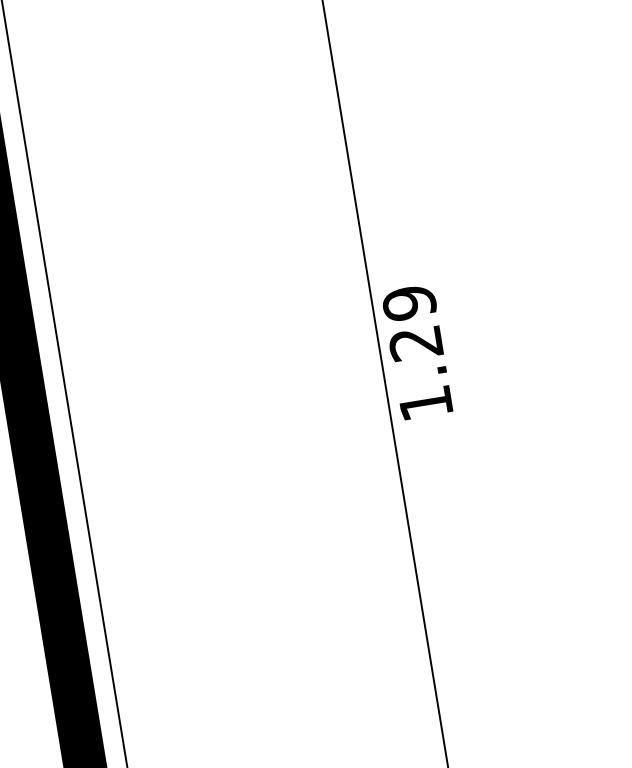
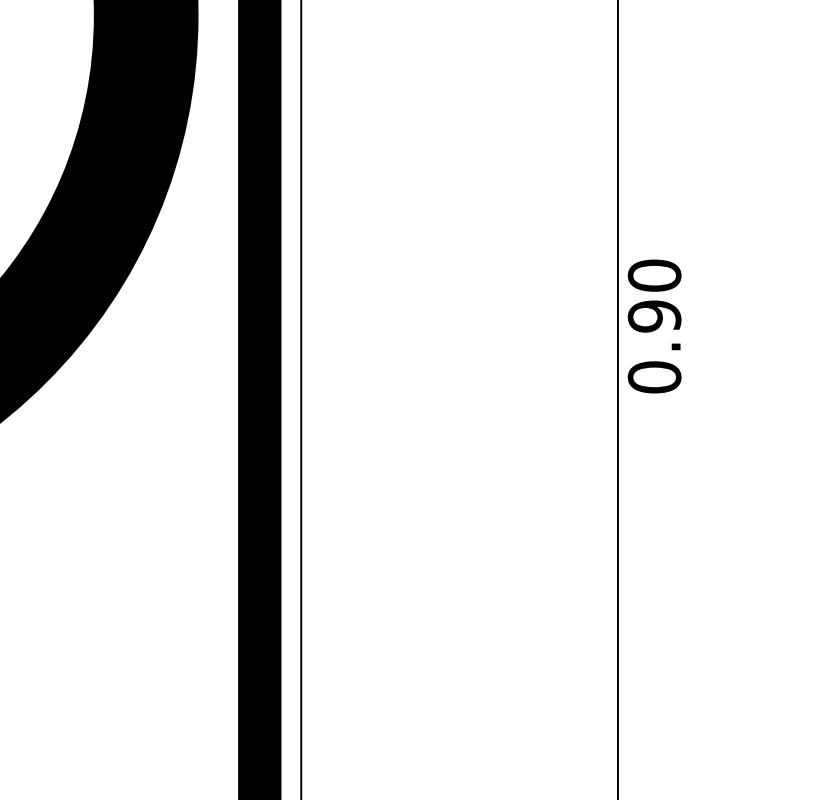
text: (417, 353) -> (654, 326), 1.29 -> 0.90

